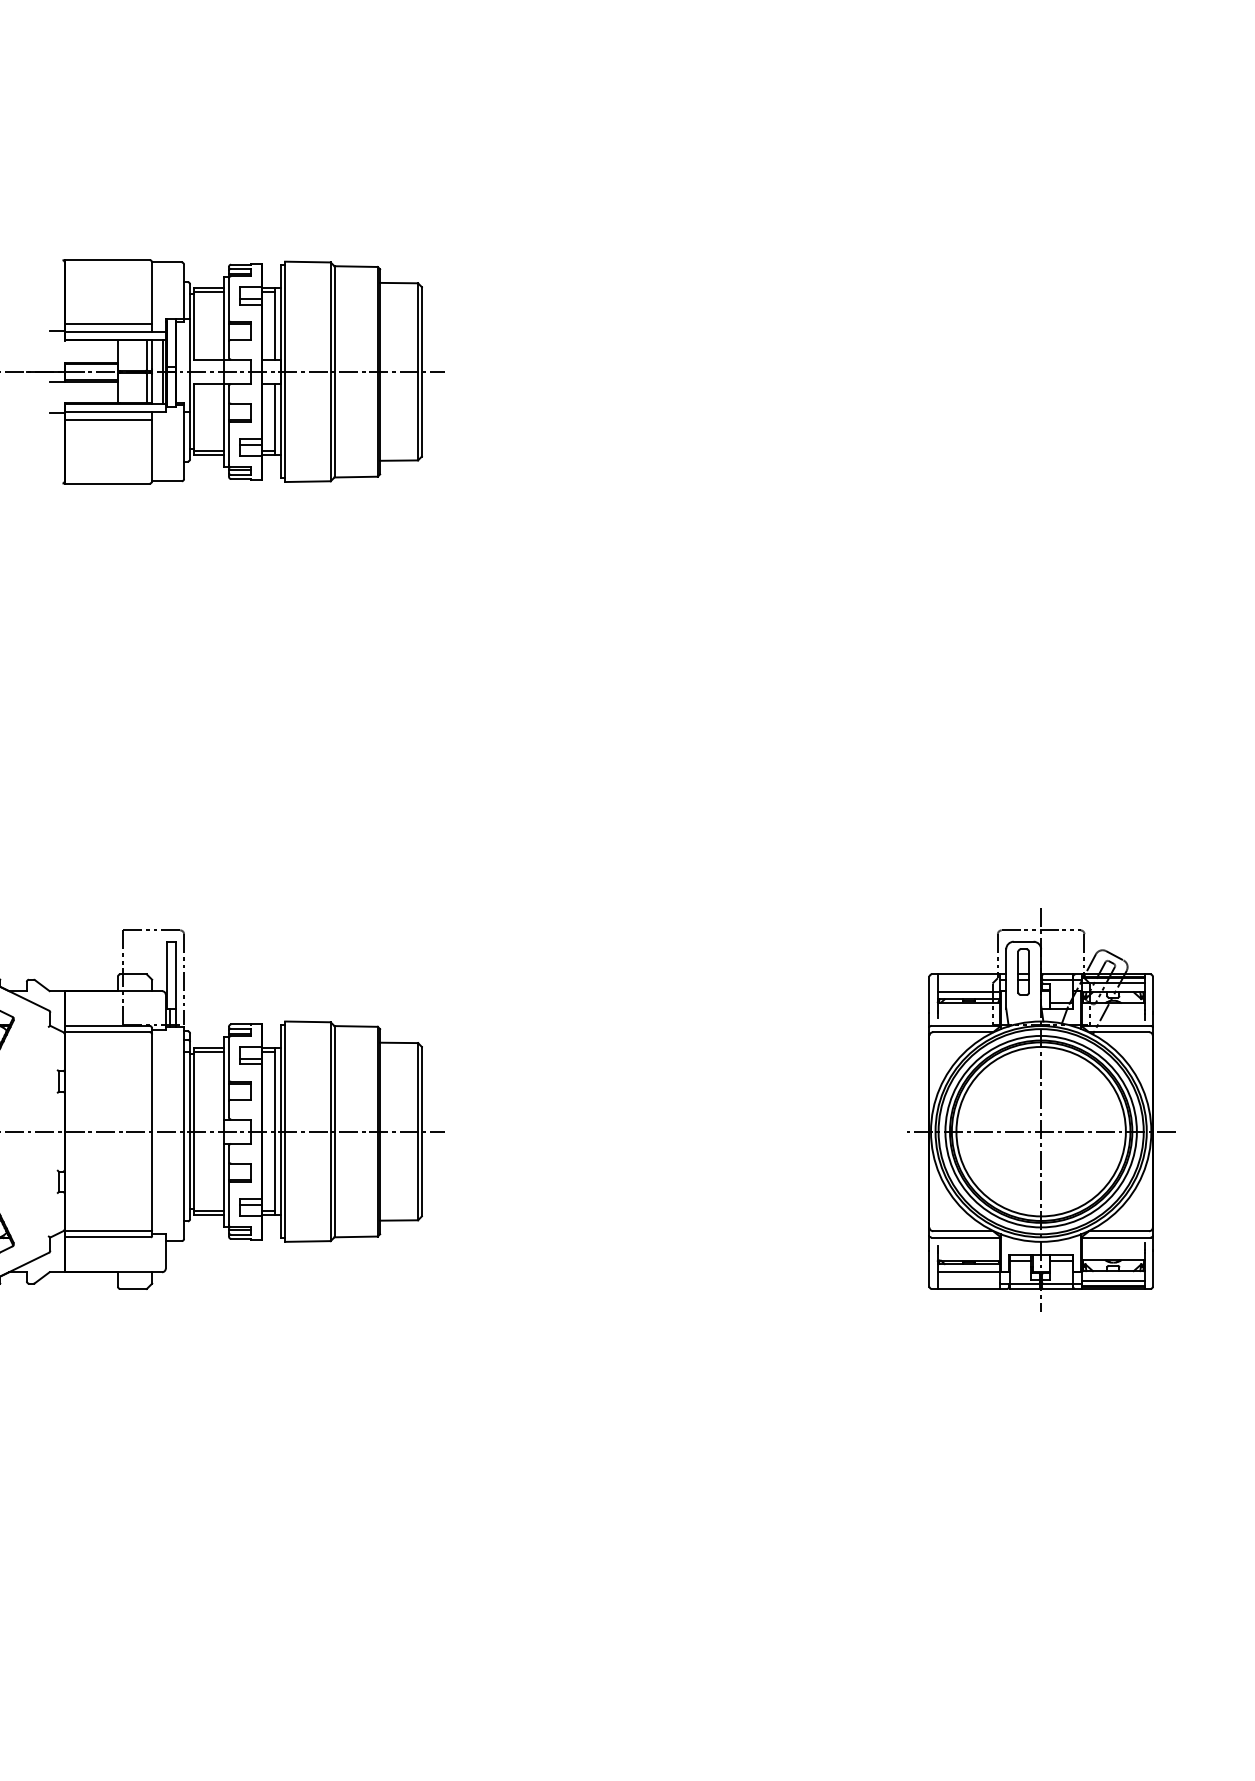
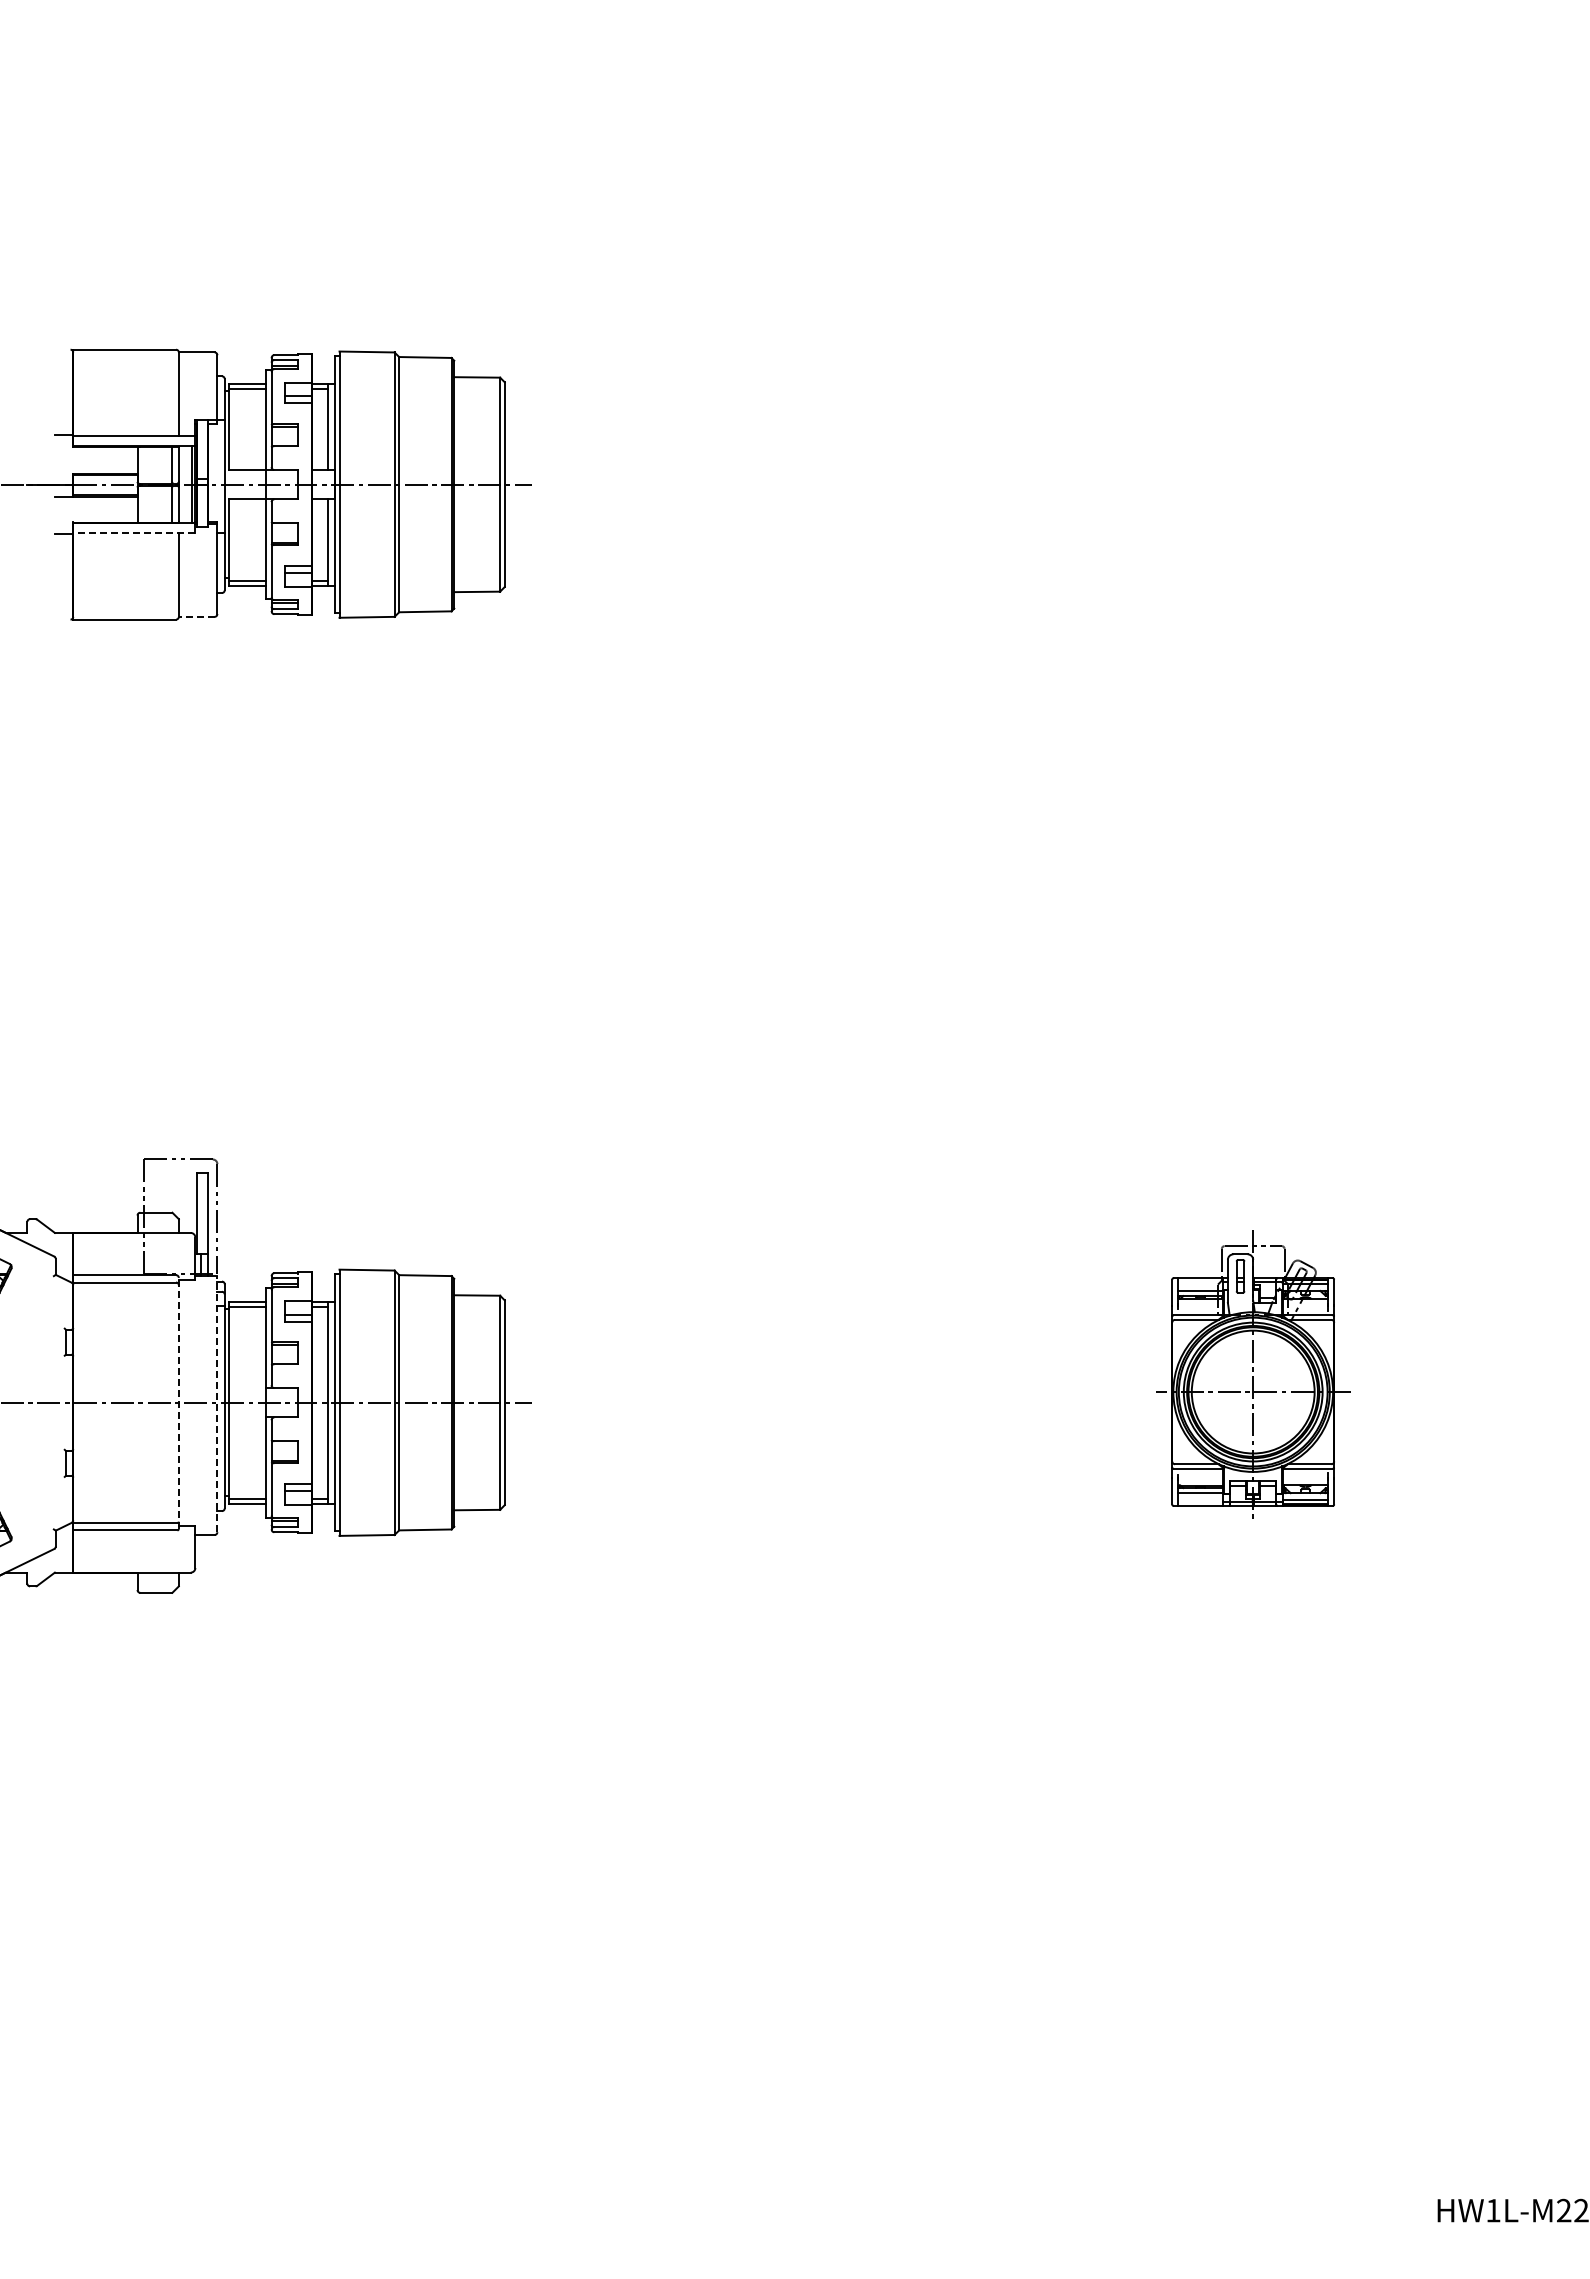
line: (108, 323) -> (125, 426), removed
line: (114, 412) -> (133, 533), solid -> dashed
line: (108, 419) -> (125, 542), removed
line: (166, 480) -> (196, 616), solid -> dashed
part: (1041, 1109) -> (1253, 1375), size x0.6
line: (151, 1132) -> (178, 1403), solid -> dashed
line: (184, 1133) -> (217, 1404), solid -> dashed

